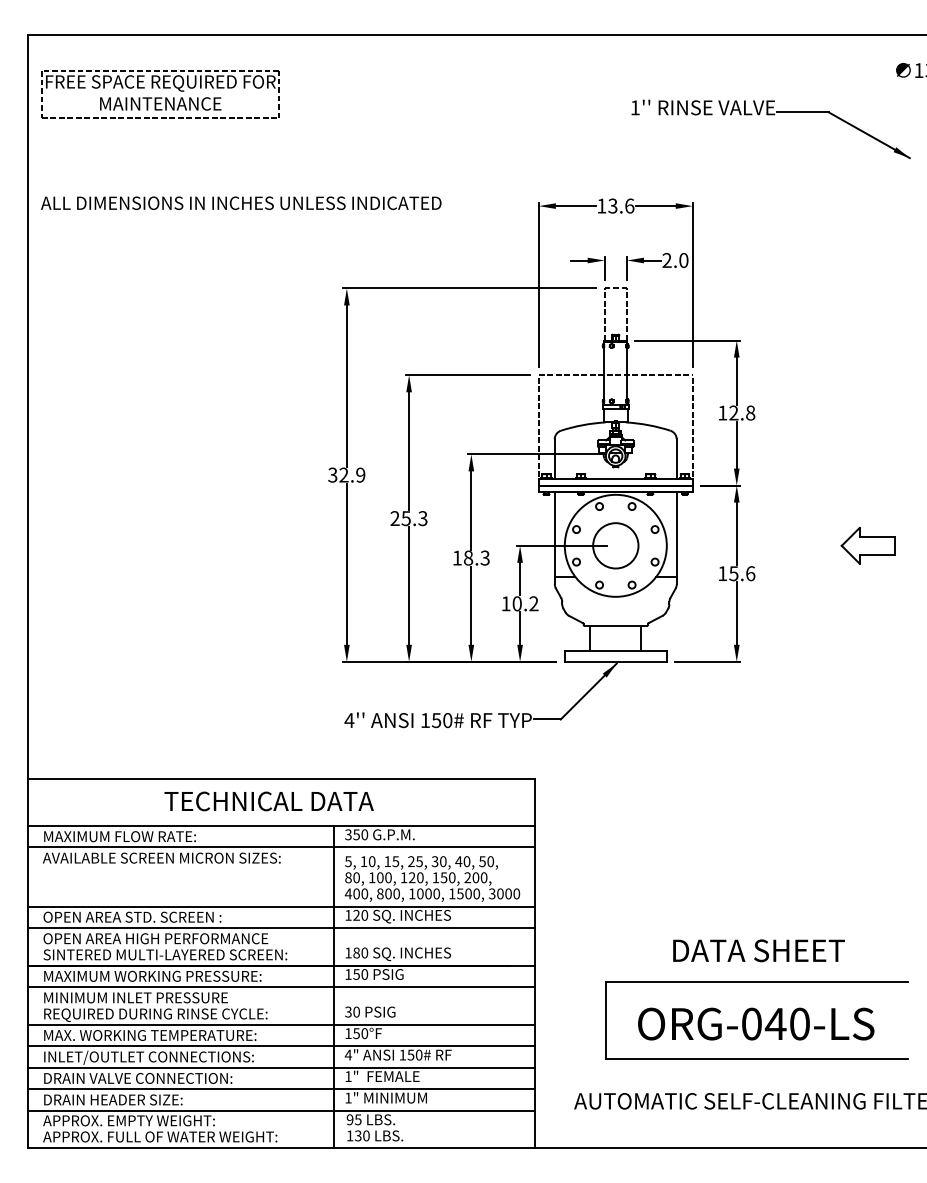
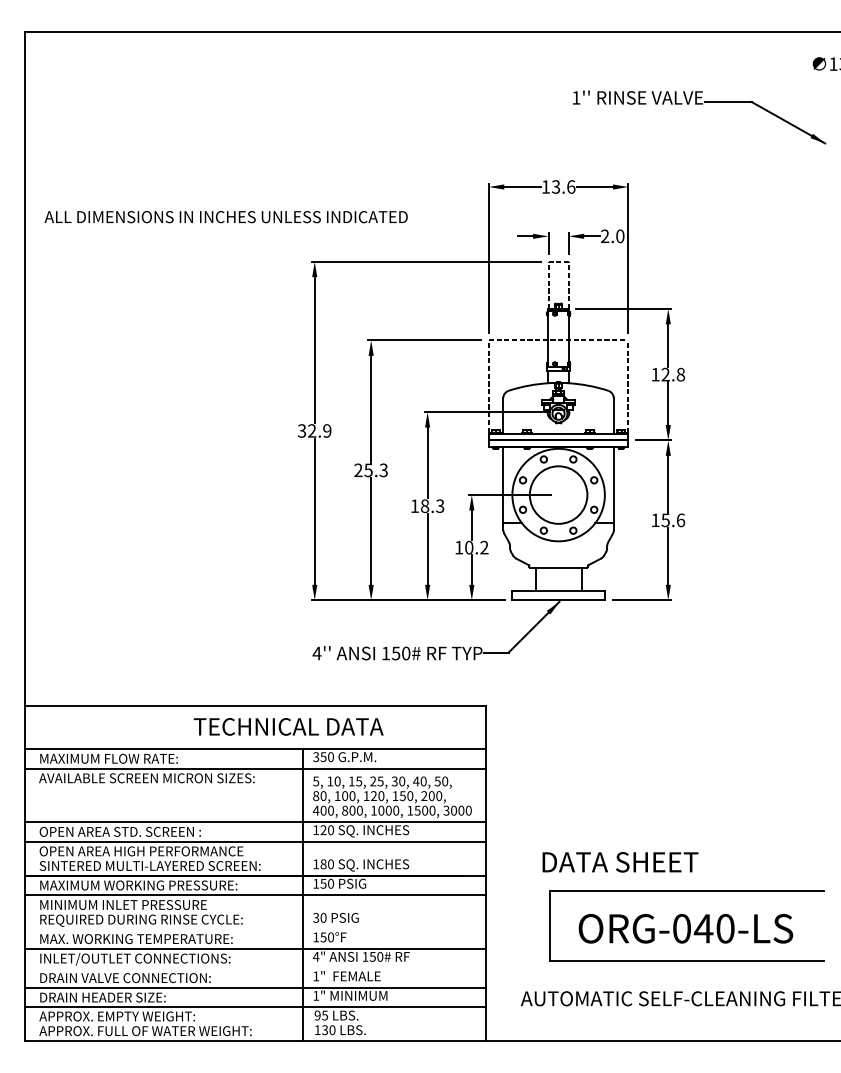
part: (160, 94) -> (145, 85), removed
text: (241, 202) -> (226, 216), moved
circle: (615, 545) -> (558, 494), size x1.4
part: (867, 545) -> (786, 494), removed
text: (268, 801) -> (288, 726), moved
text: (758, 950) -> (619, 862), moved
line: (281, 1024) -> (255, 929), removed
line: (281, 1067) -> (255, 968), removed

